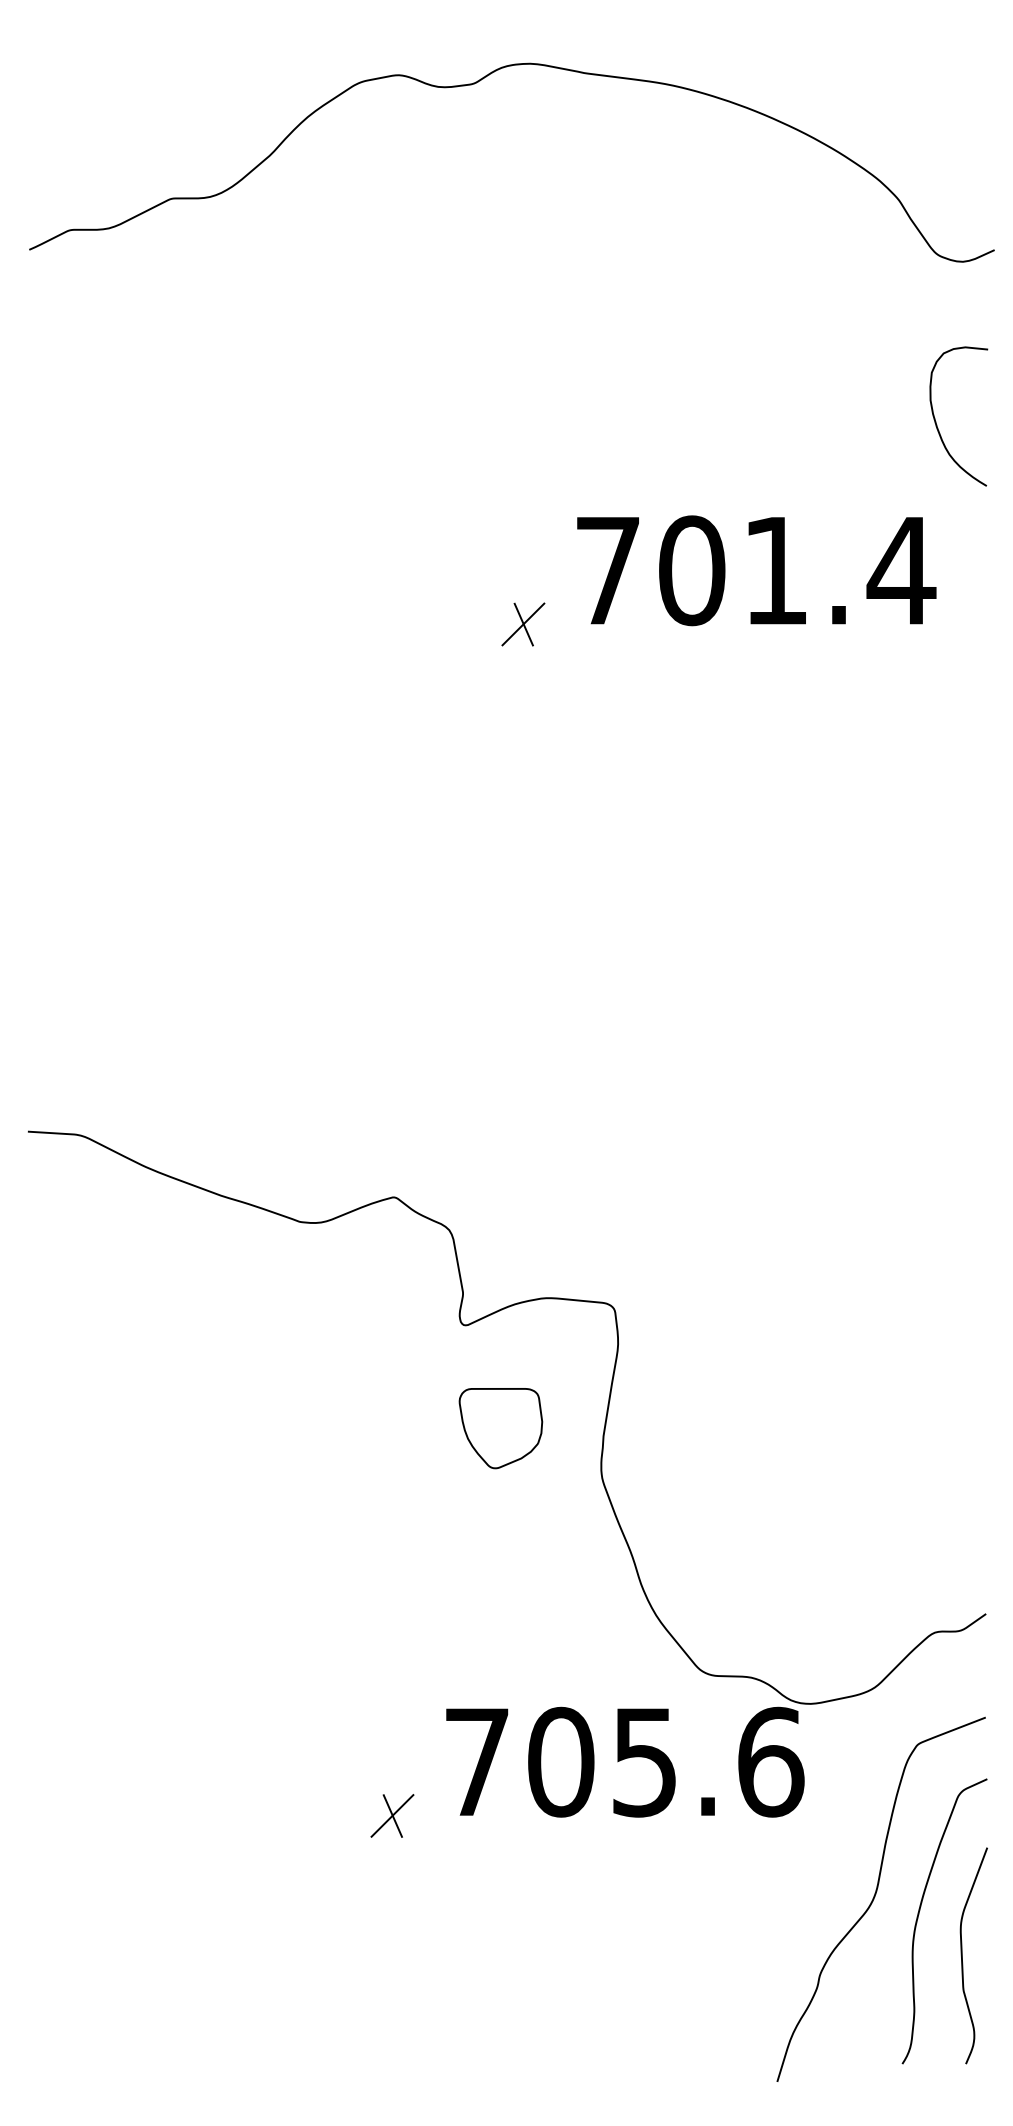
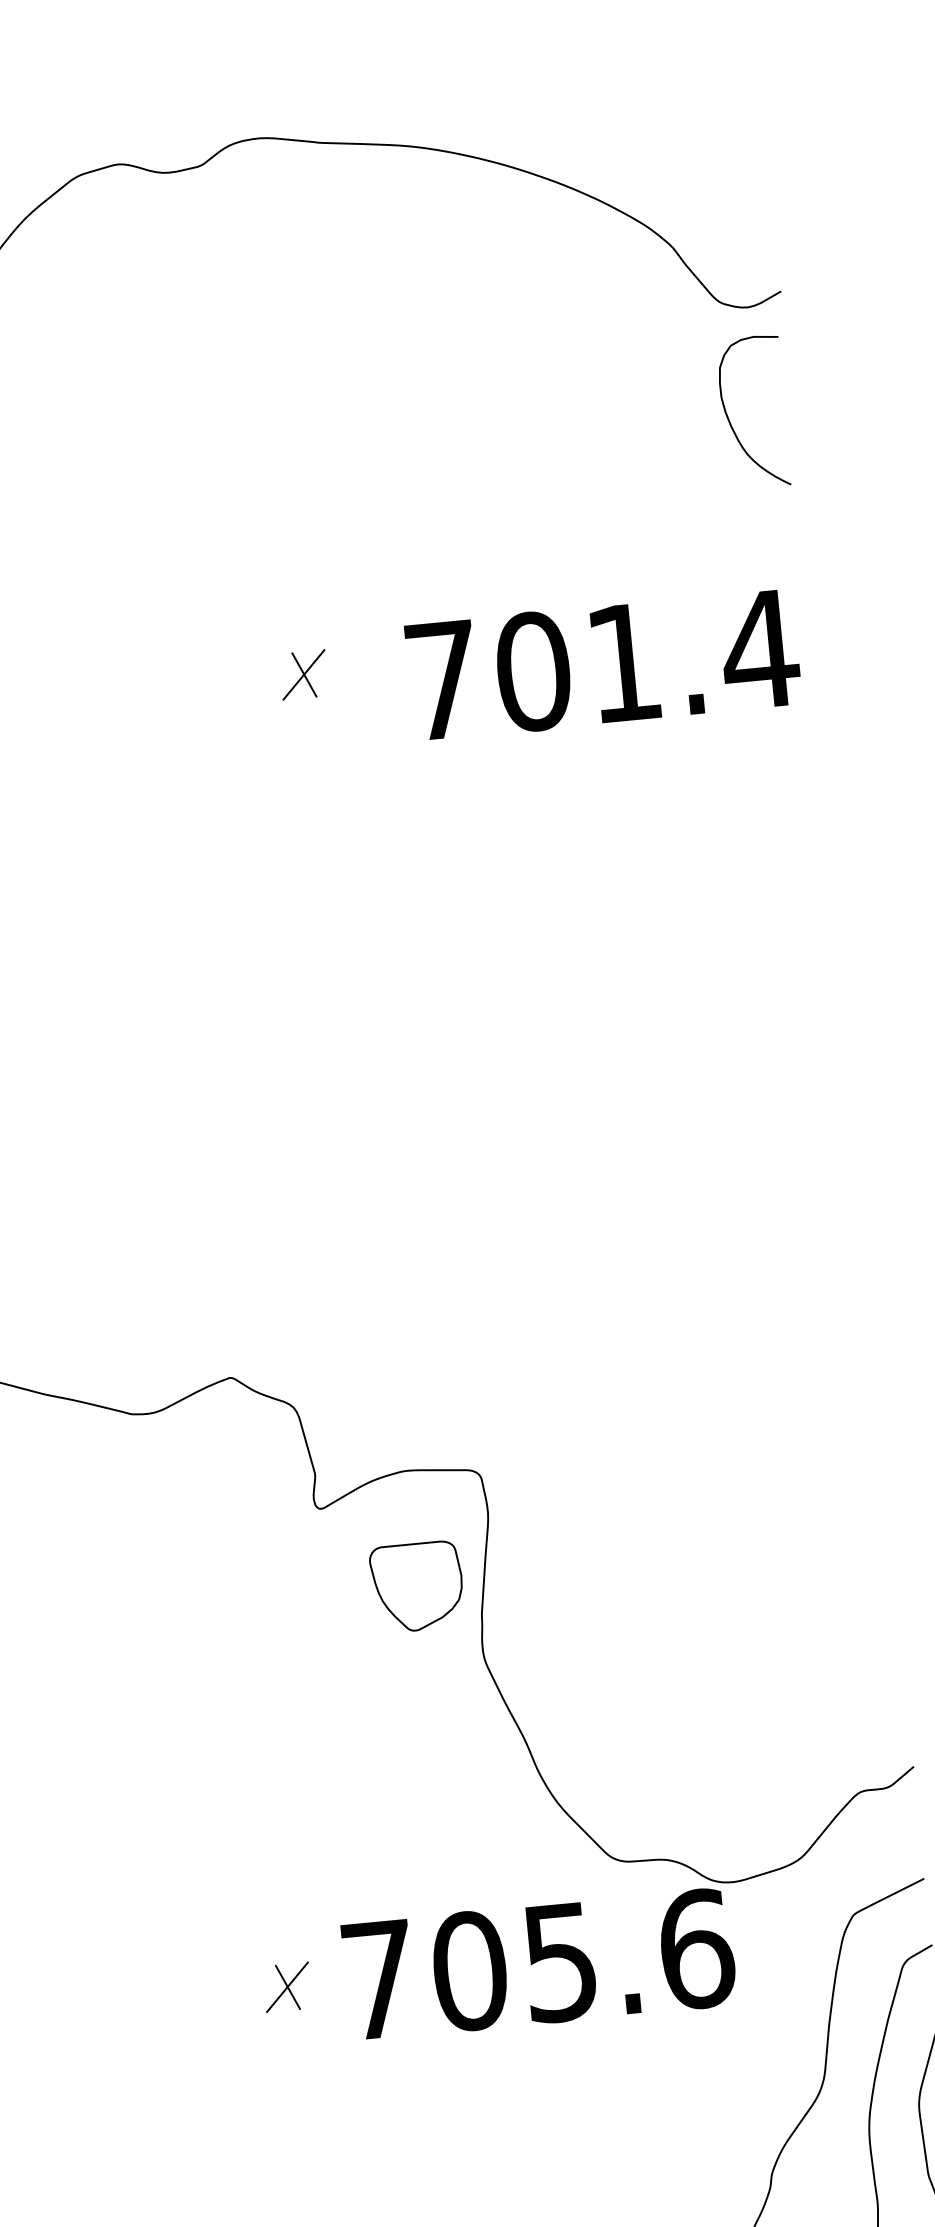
curve: (937, 424) -> (731, 423), moved
text: (756, 570) -> (603, 664), moved
part: (523, 624) -> (304, 674), moved
part: (500, 1428) -> (416, 1587), moved
part: (392, 1815) -> (287, 1986), moved

